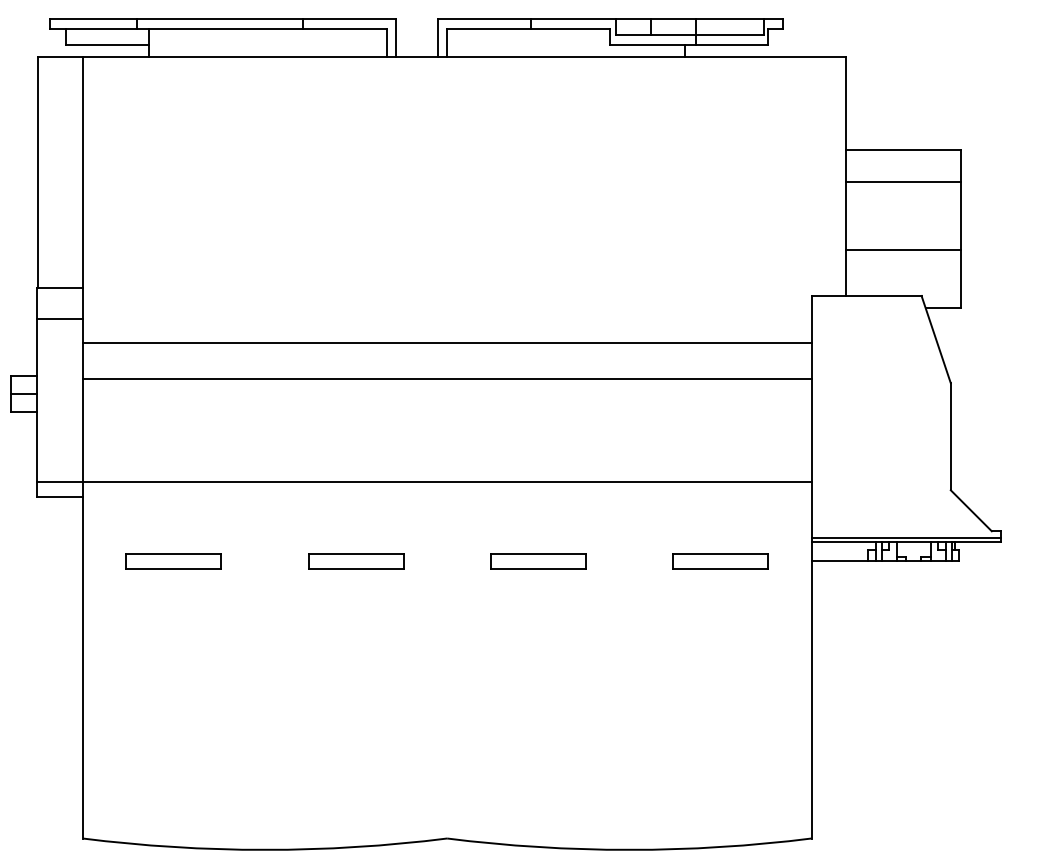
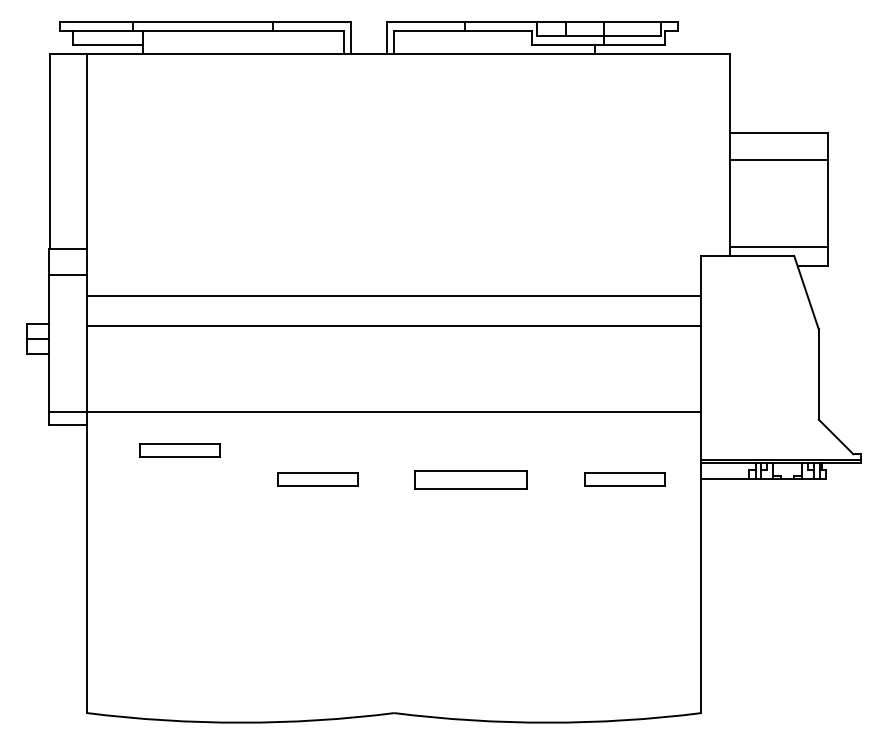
line: (902, 250) -> (778, 247), moved
part: (173, 561) -> (179, 450), moved
part: (537, 561) -> (470, 479), size x1.4

